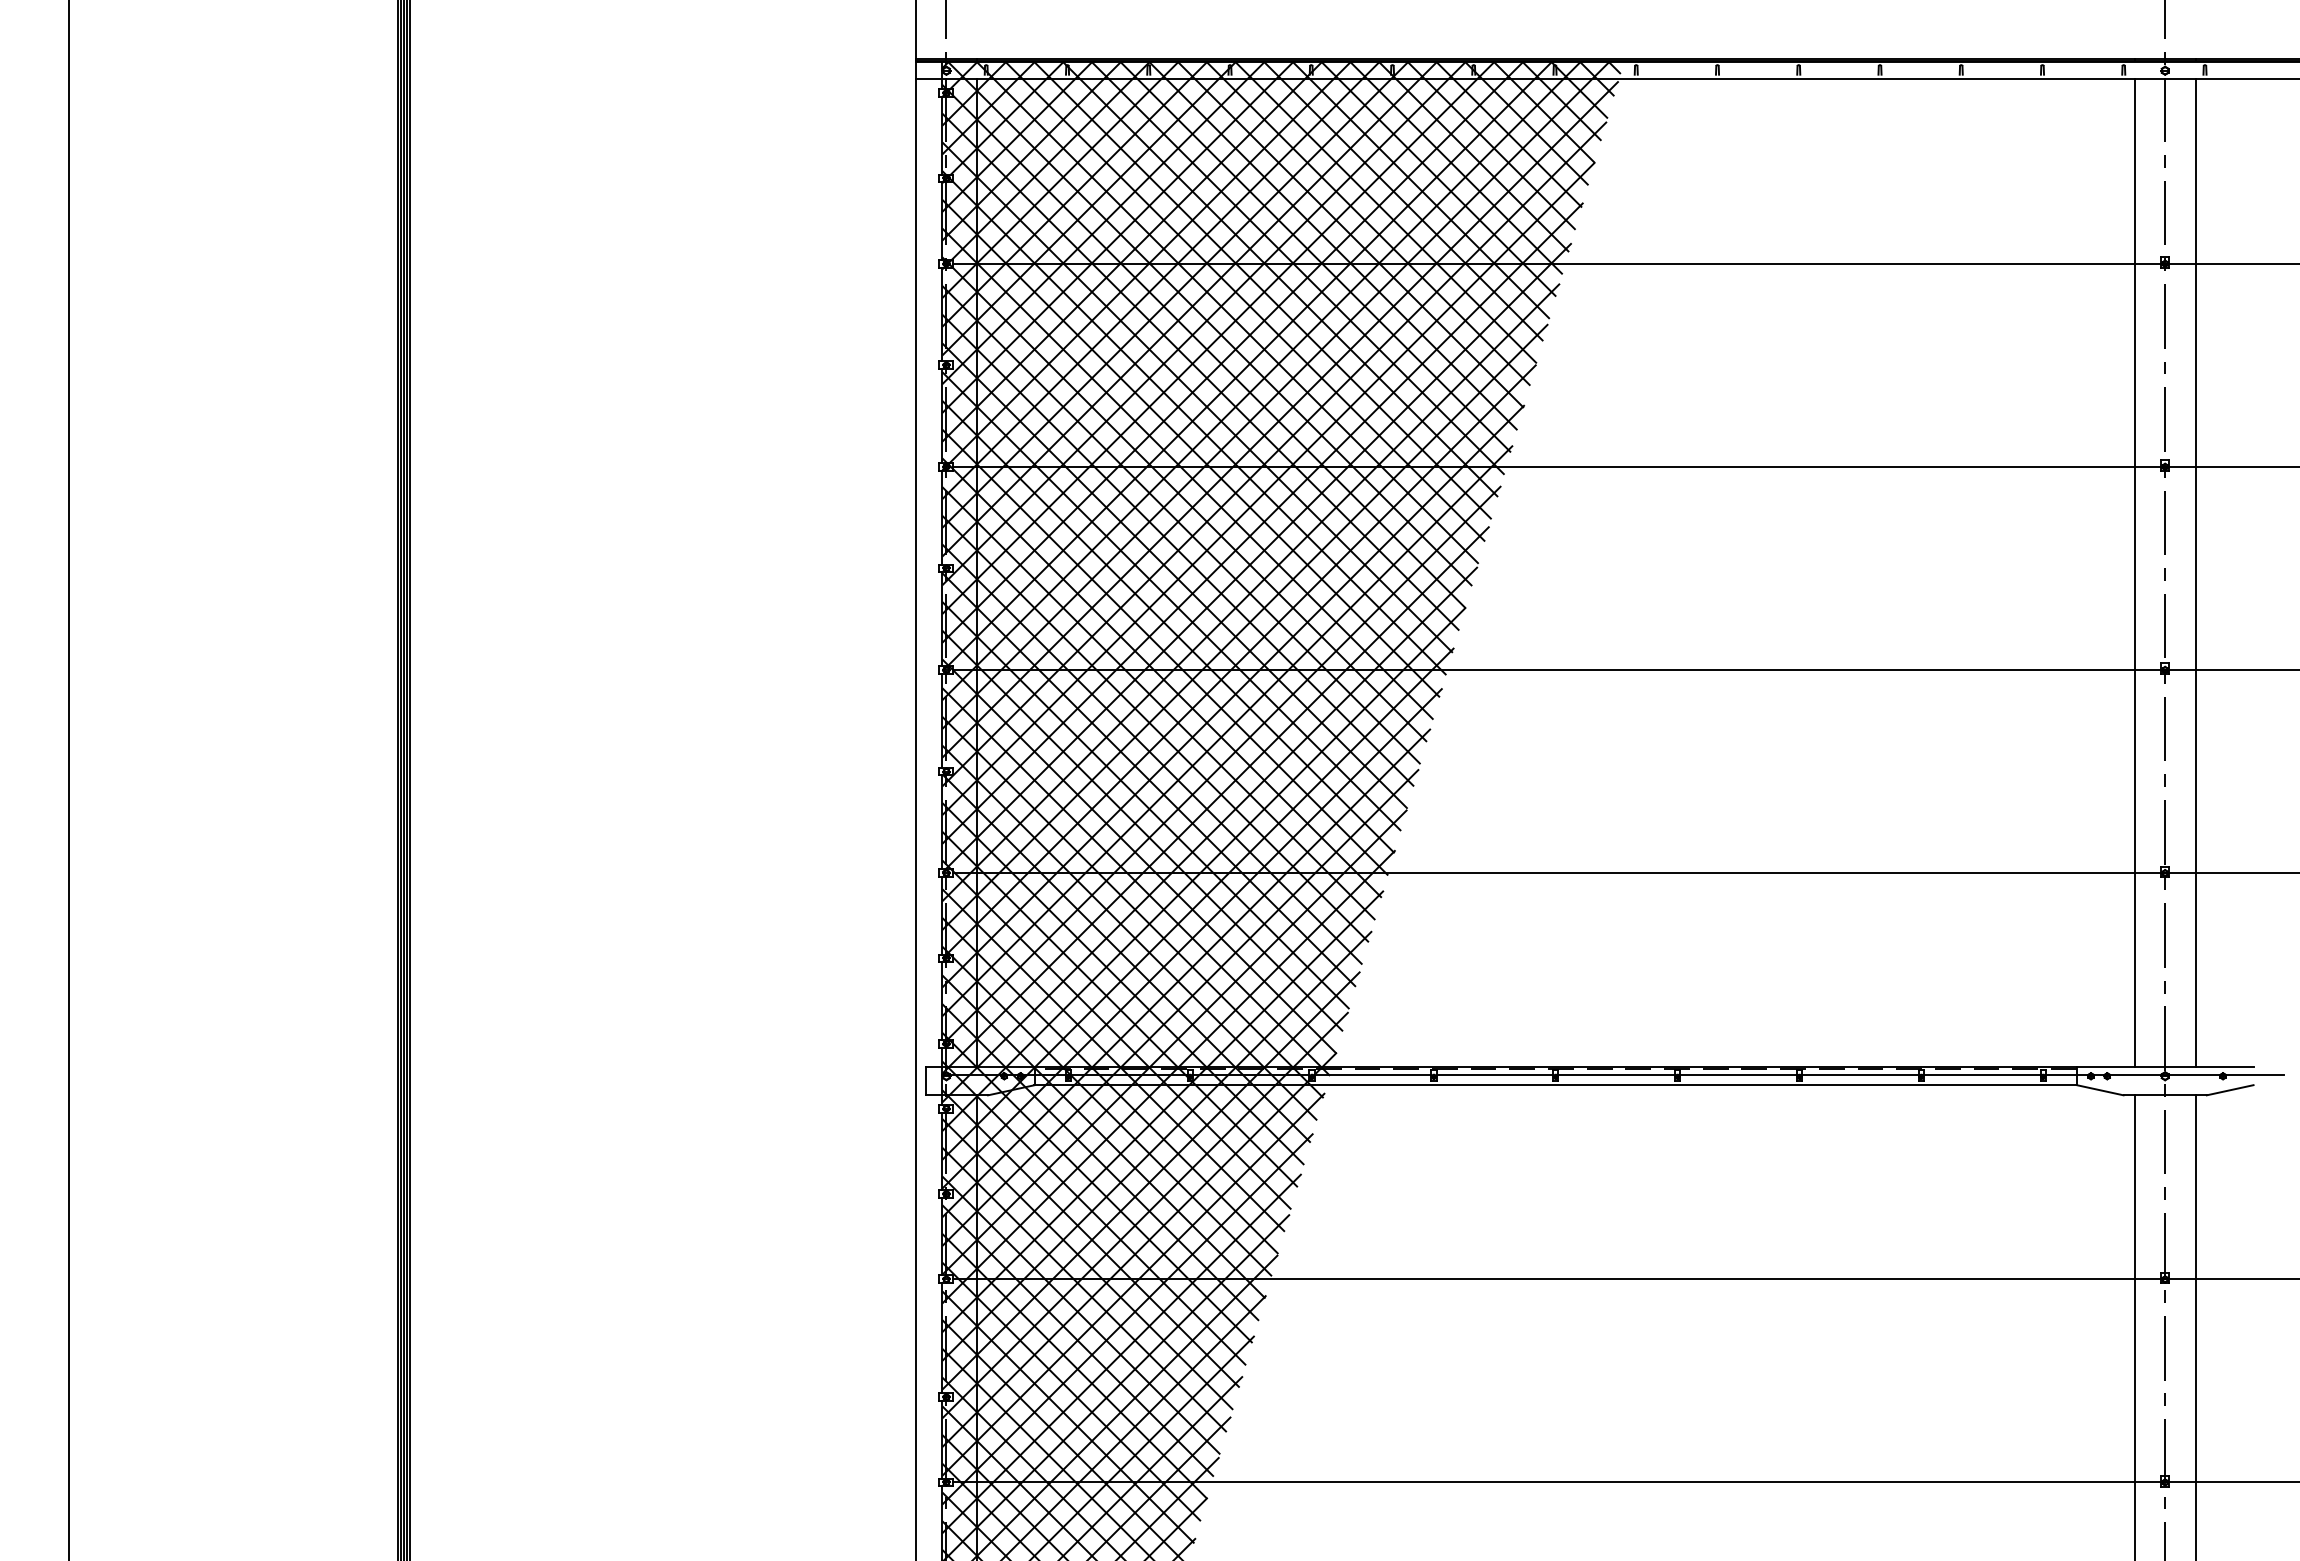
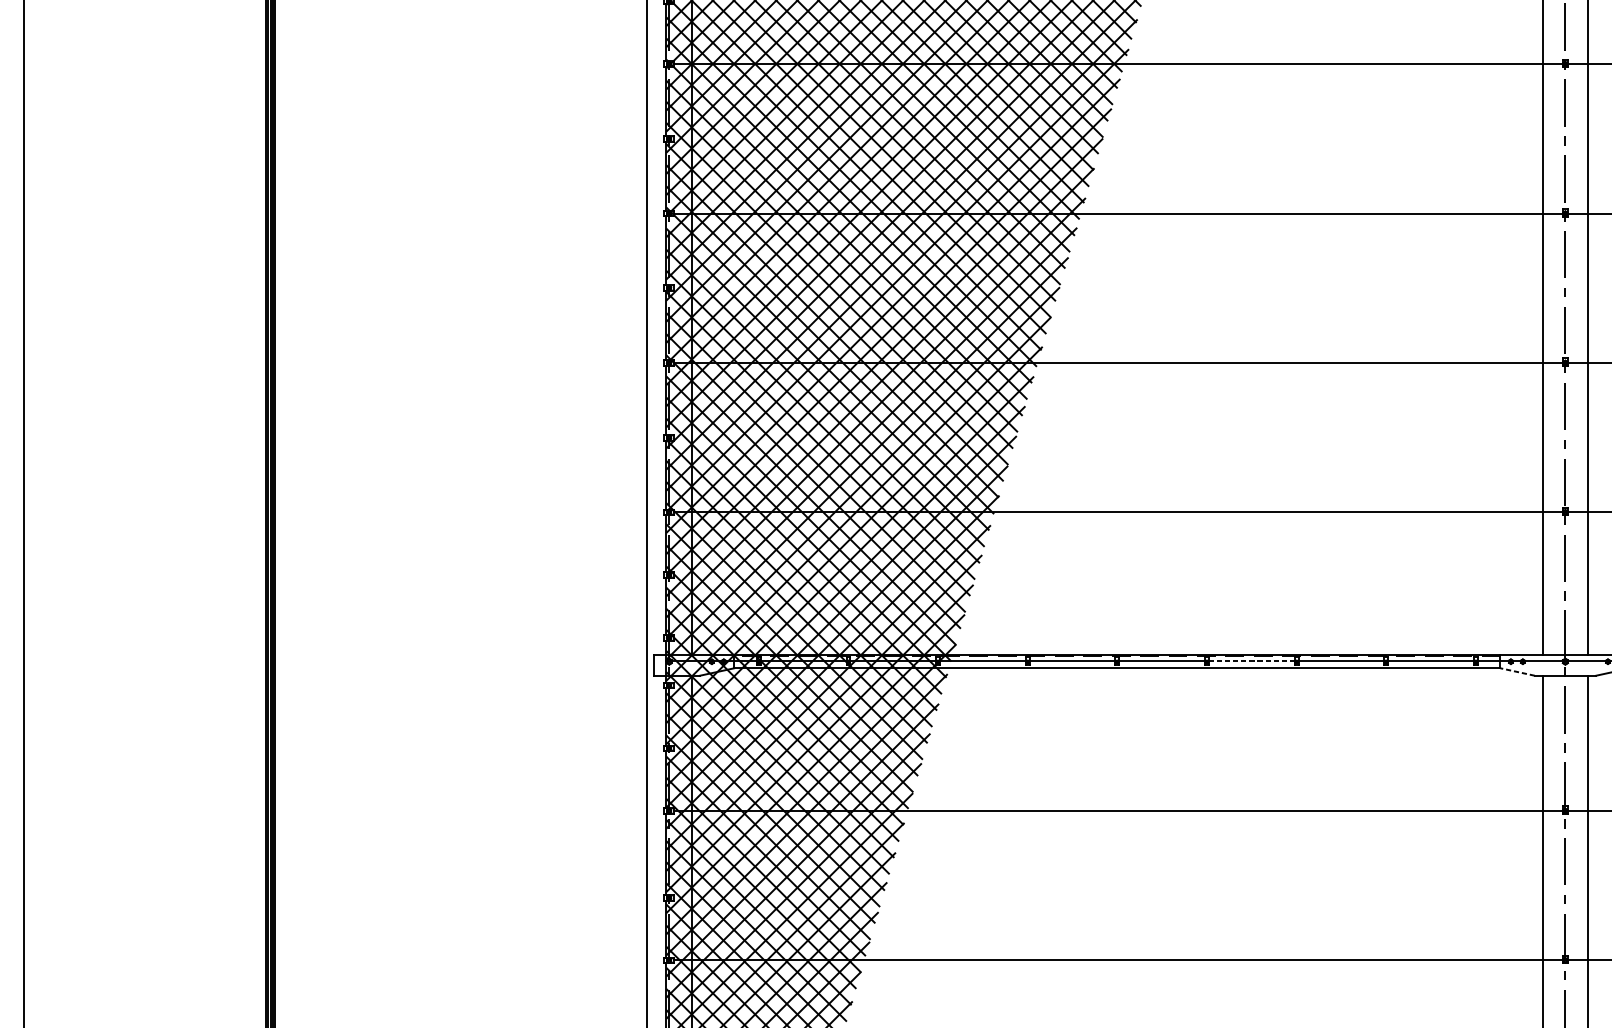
line: (1739, 1074) -> (1252, 660), solid -> dashed
line: (2100, 1090) -> (1517, 672), solid -> dashed

